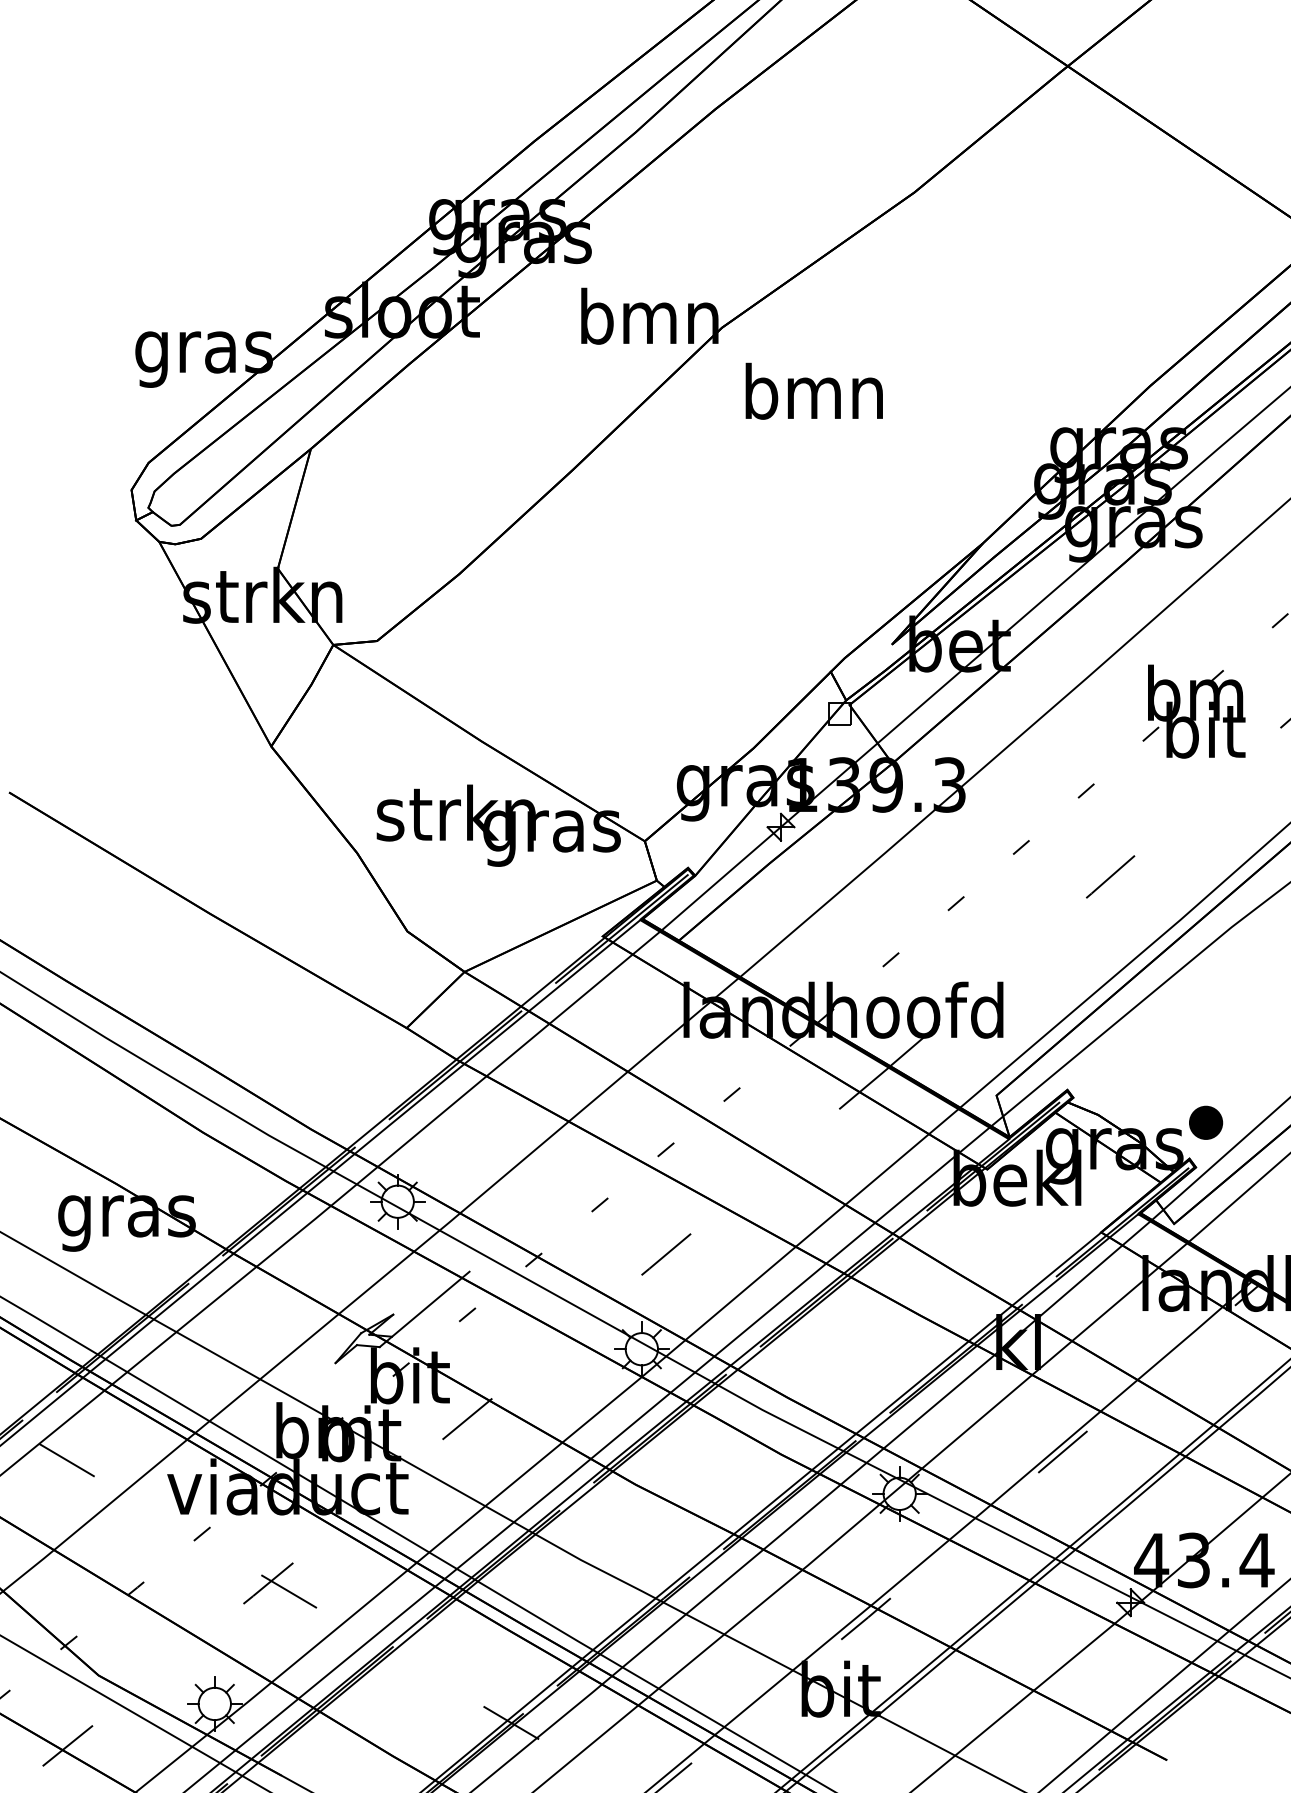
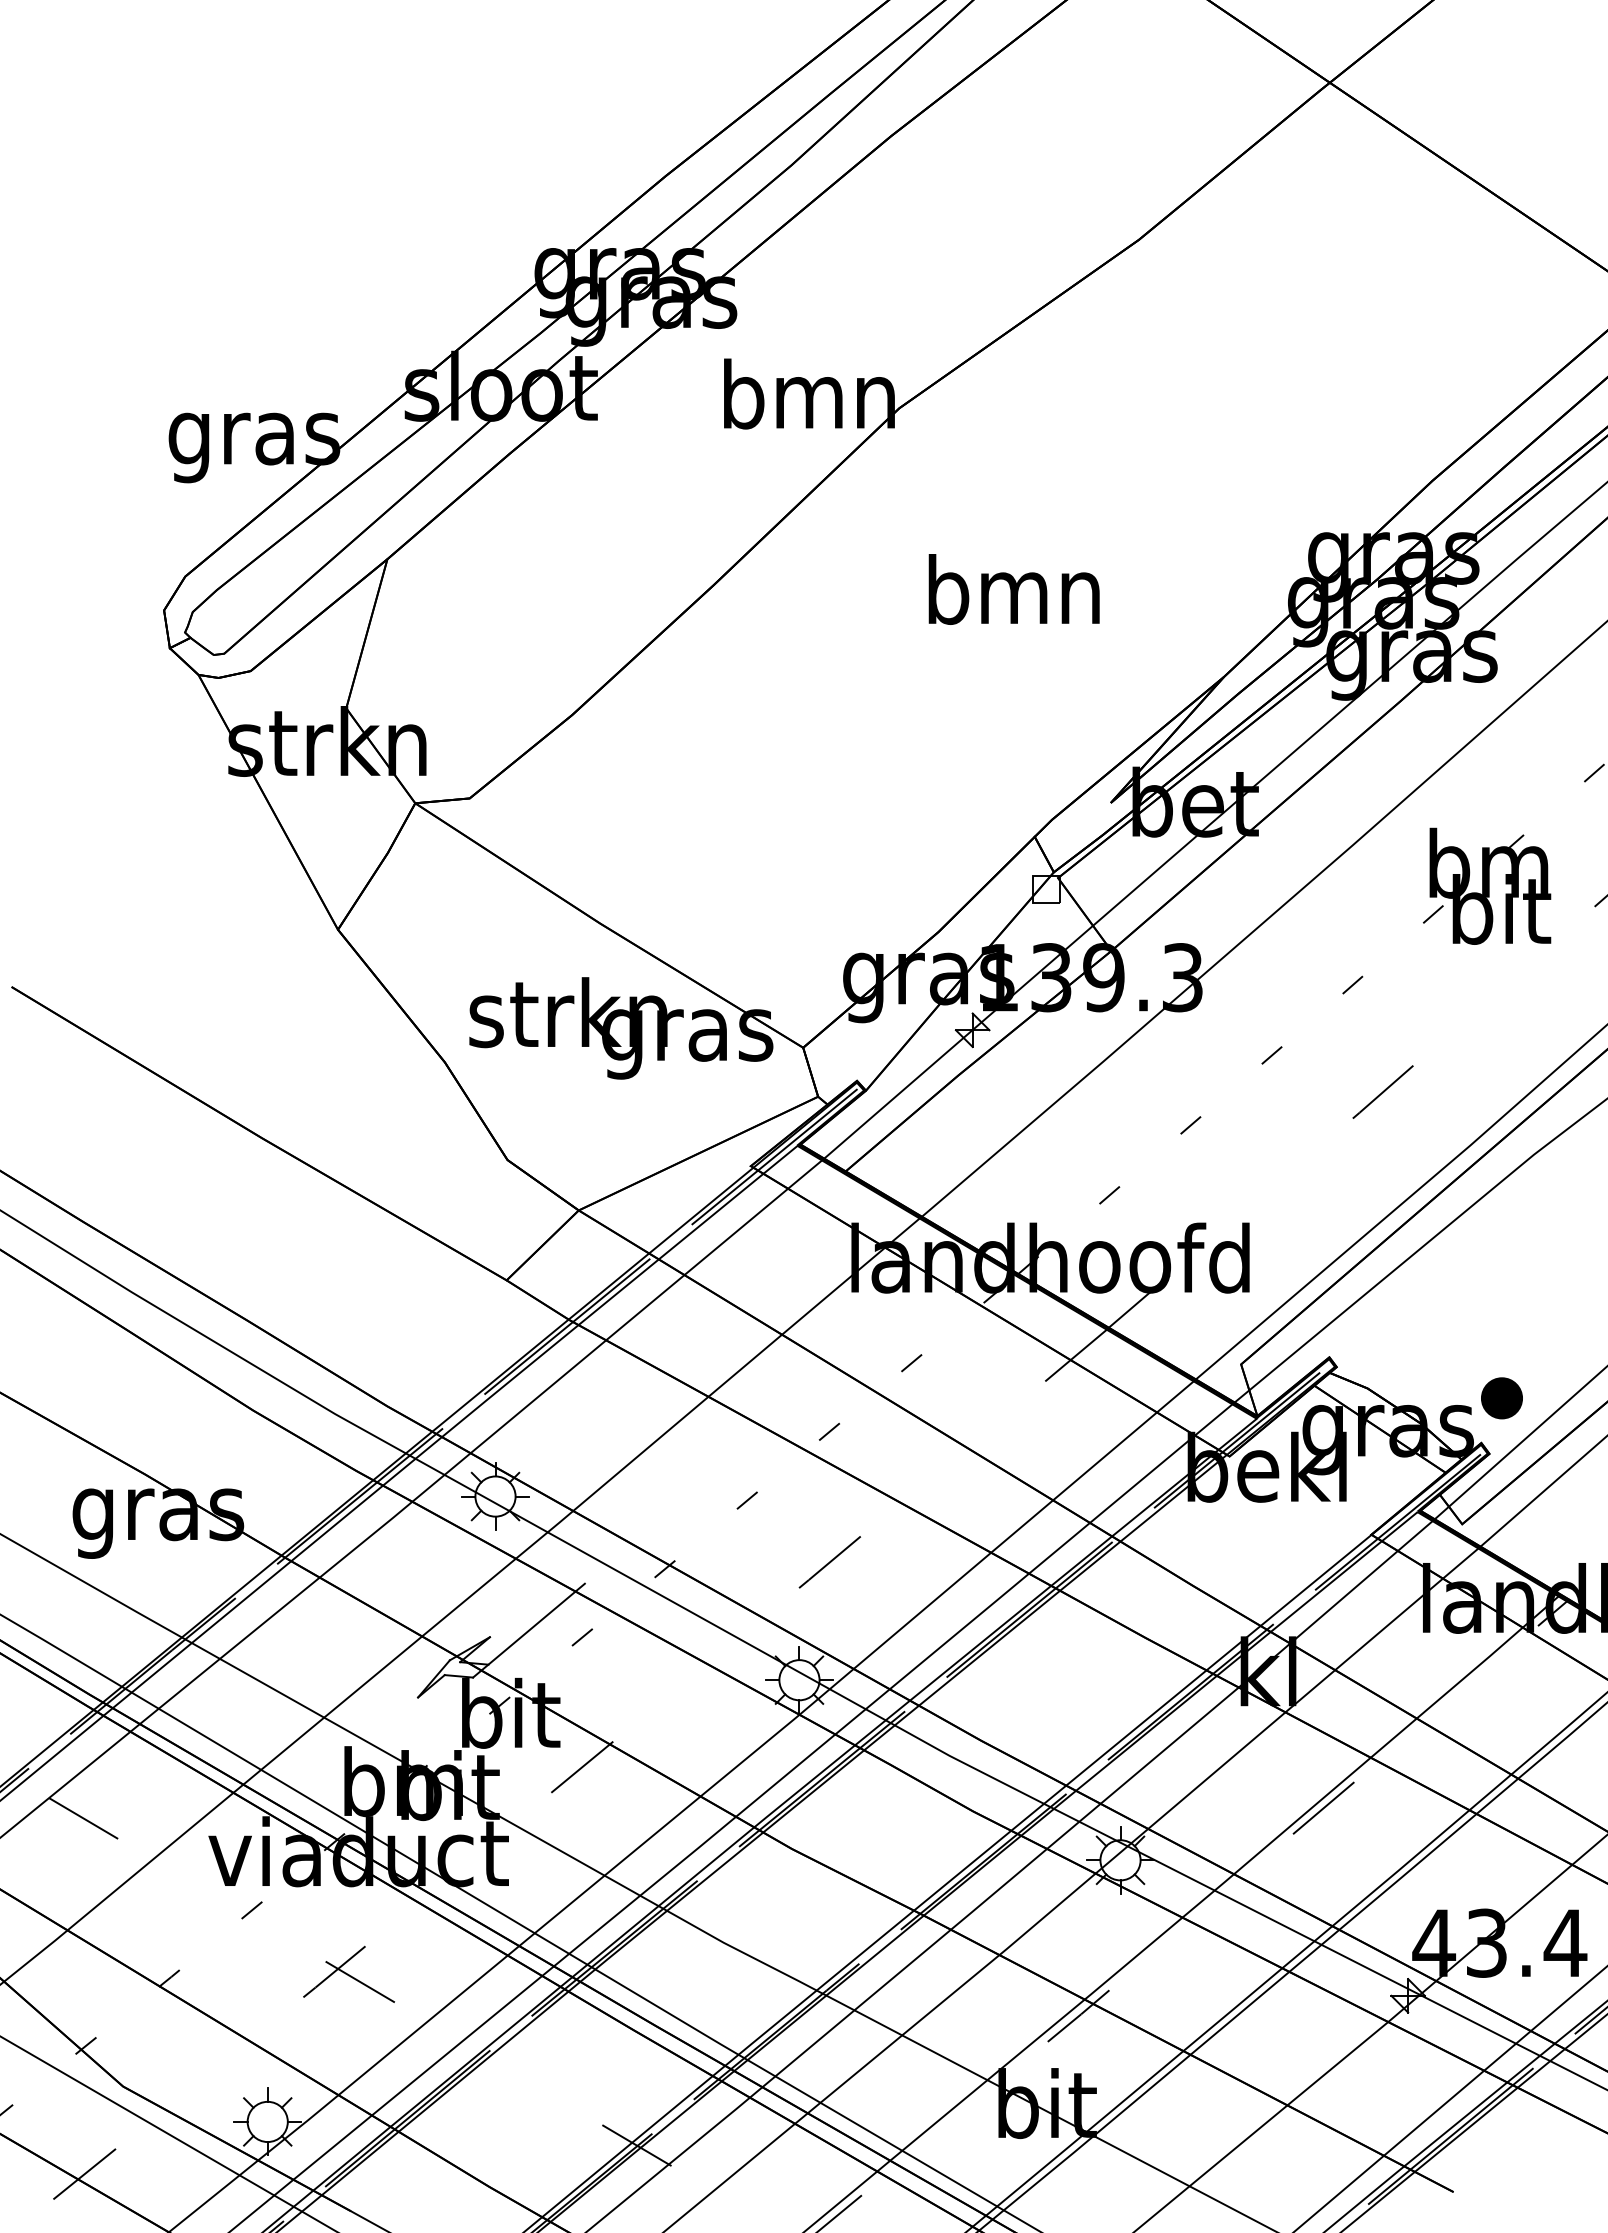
text: (813, 391) -> (1013, 589), moved

